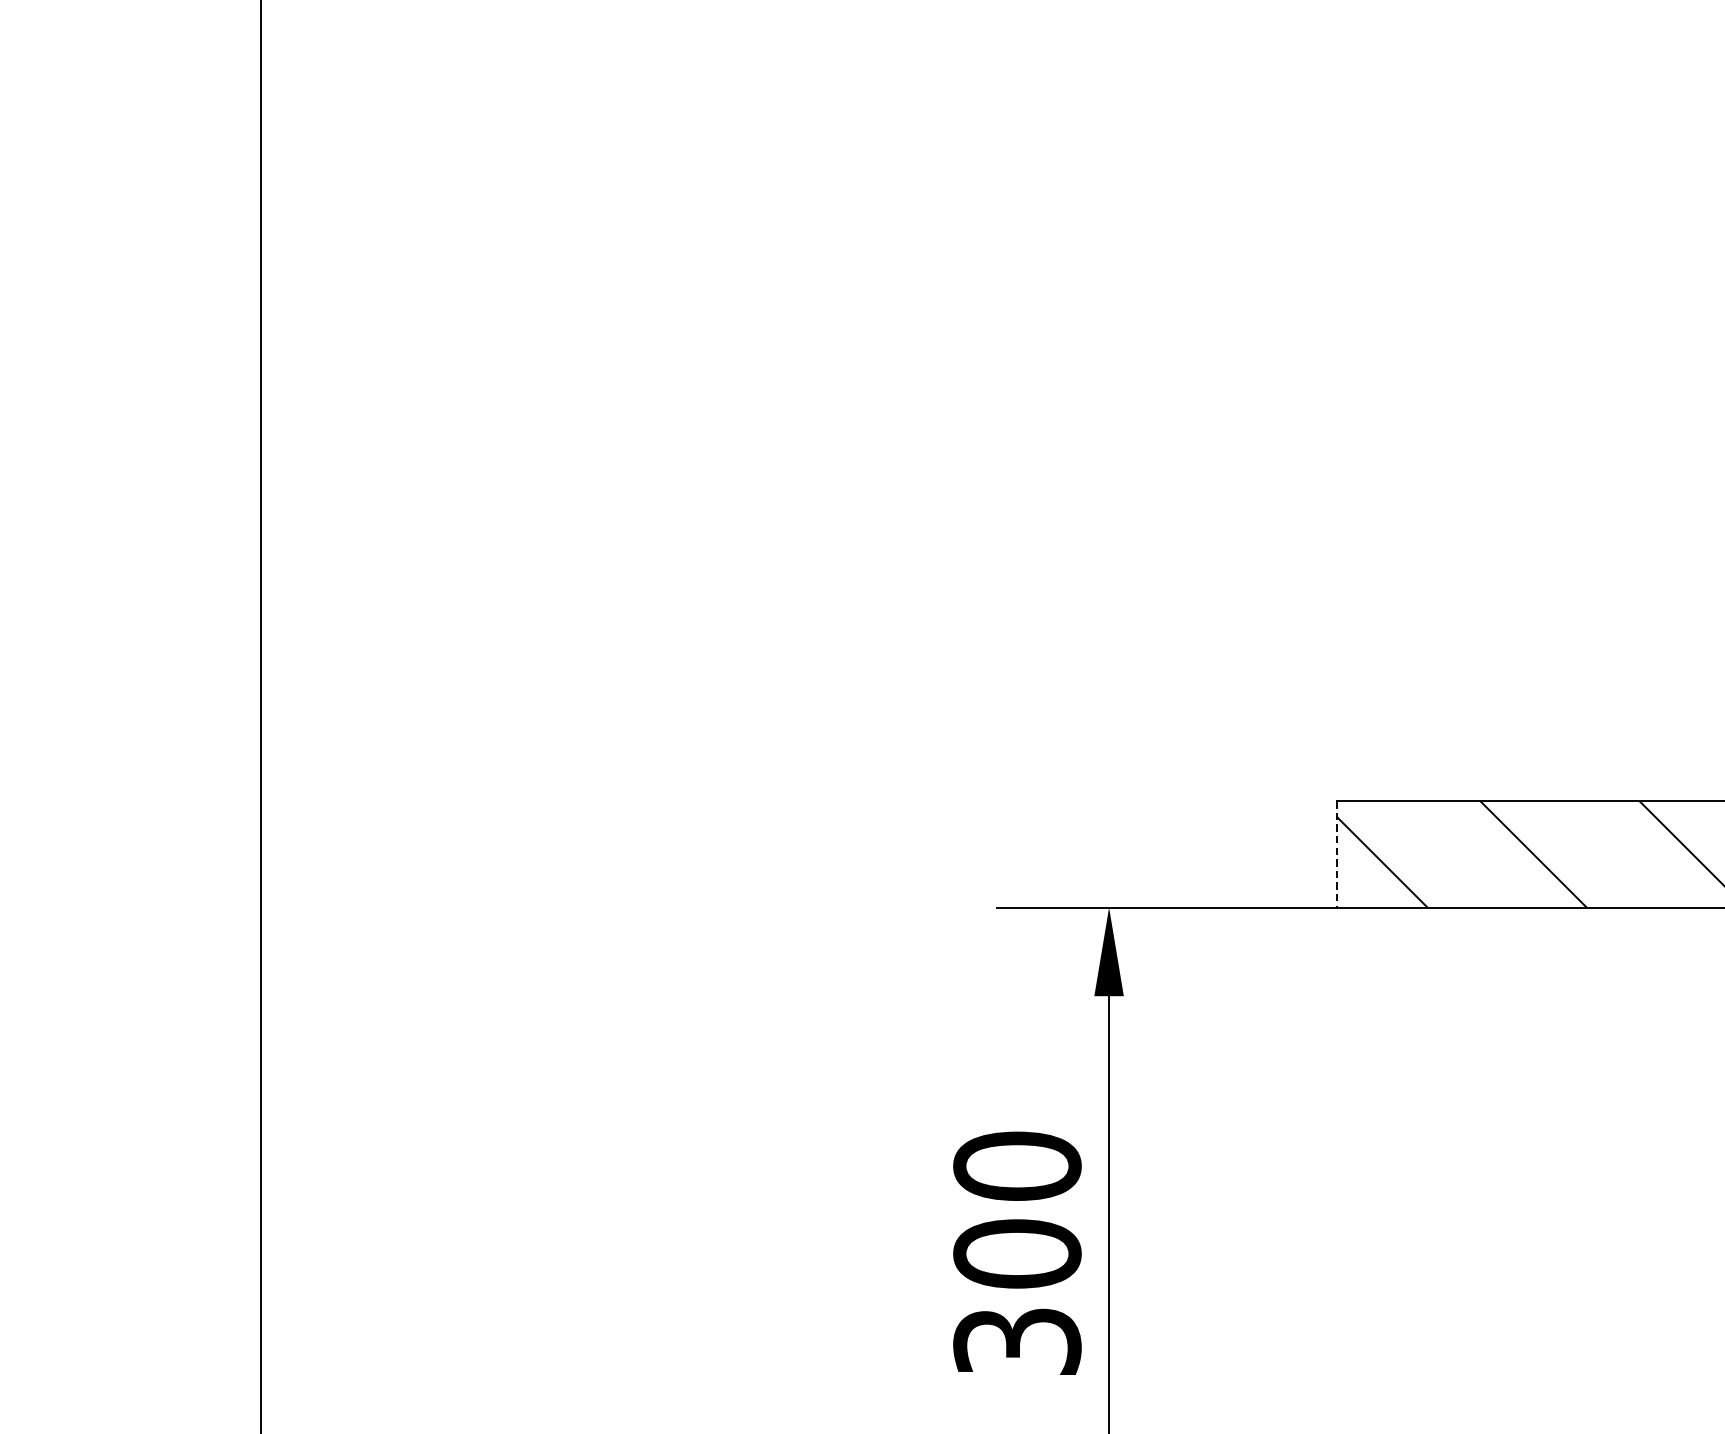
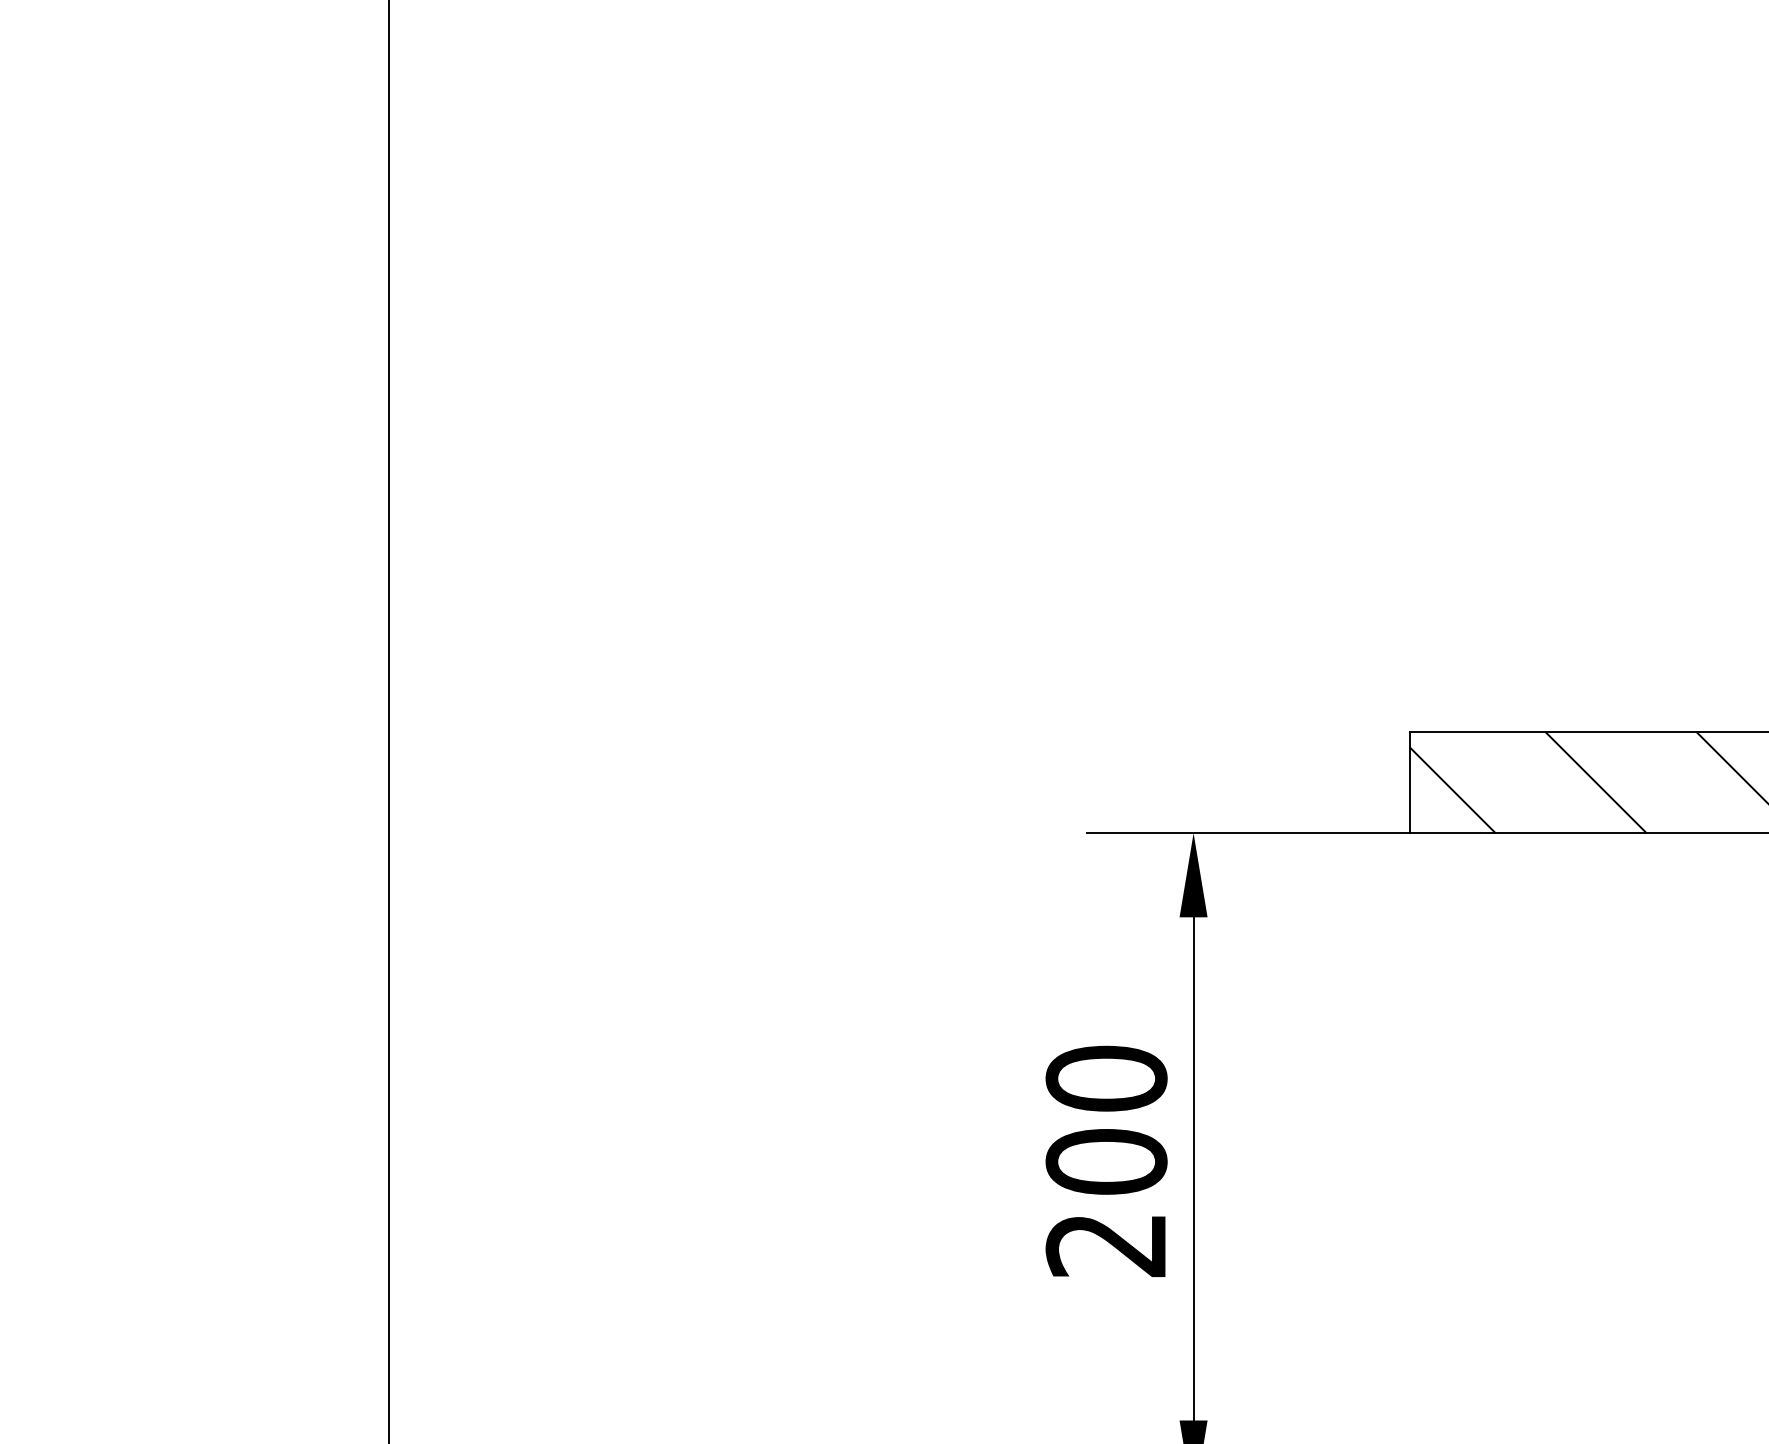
line: (1336, 855) -> (1409, 783), dashed -> solid
text: (1017, 1342) -> (1106, 1245), 300 -> 200

